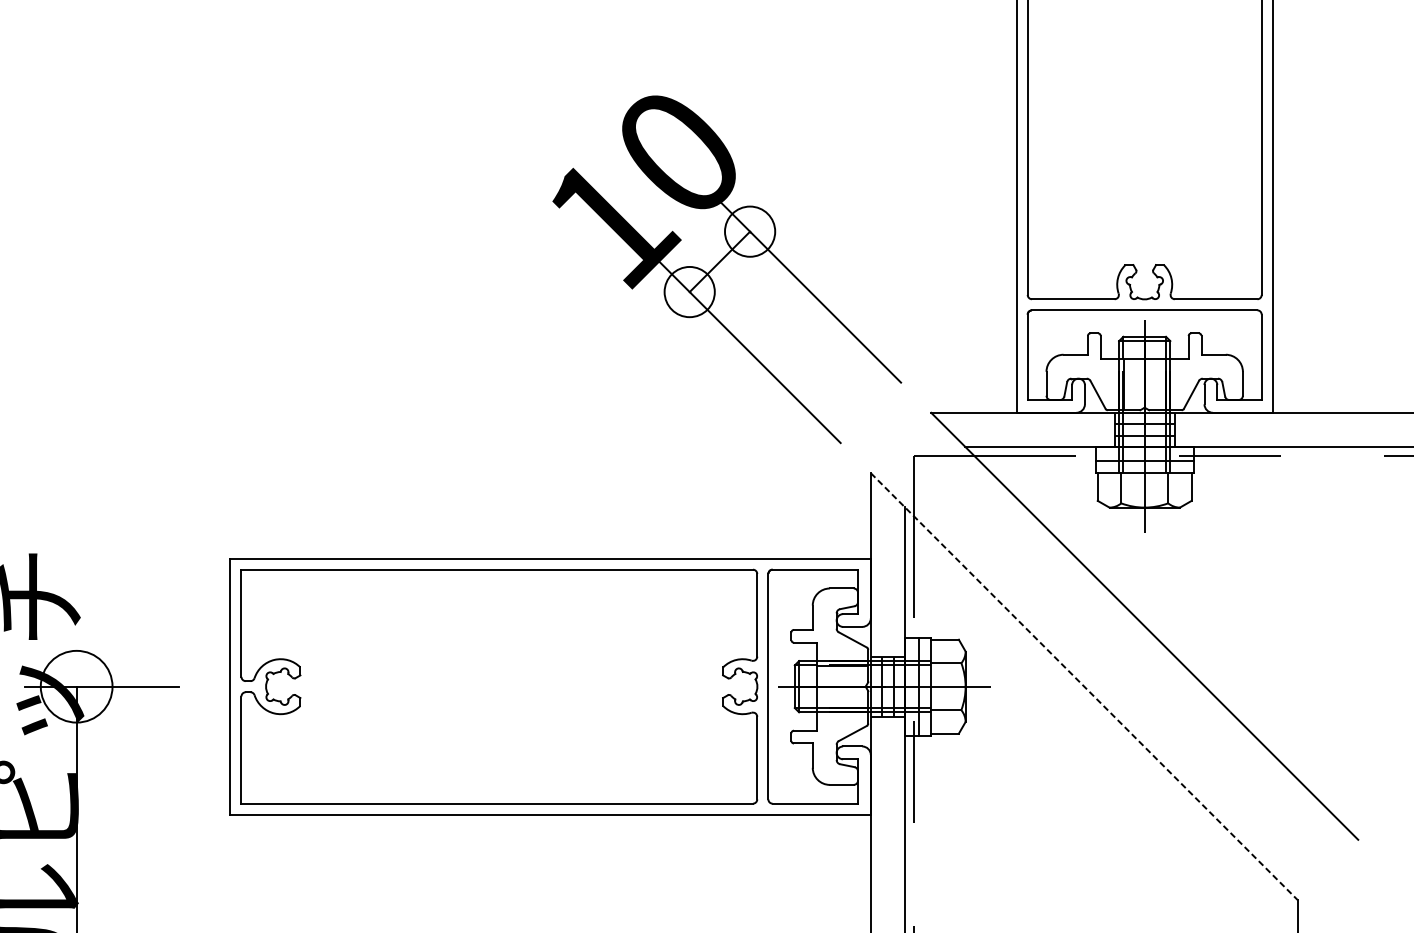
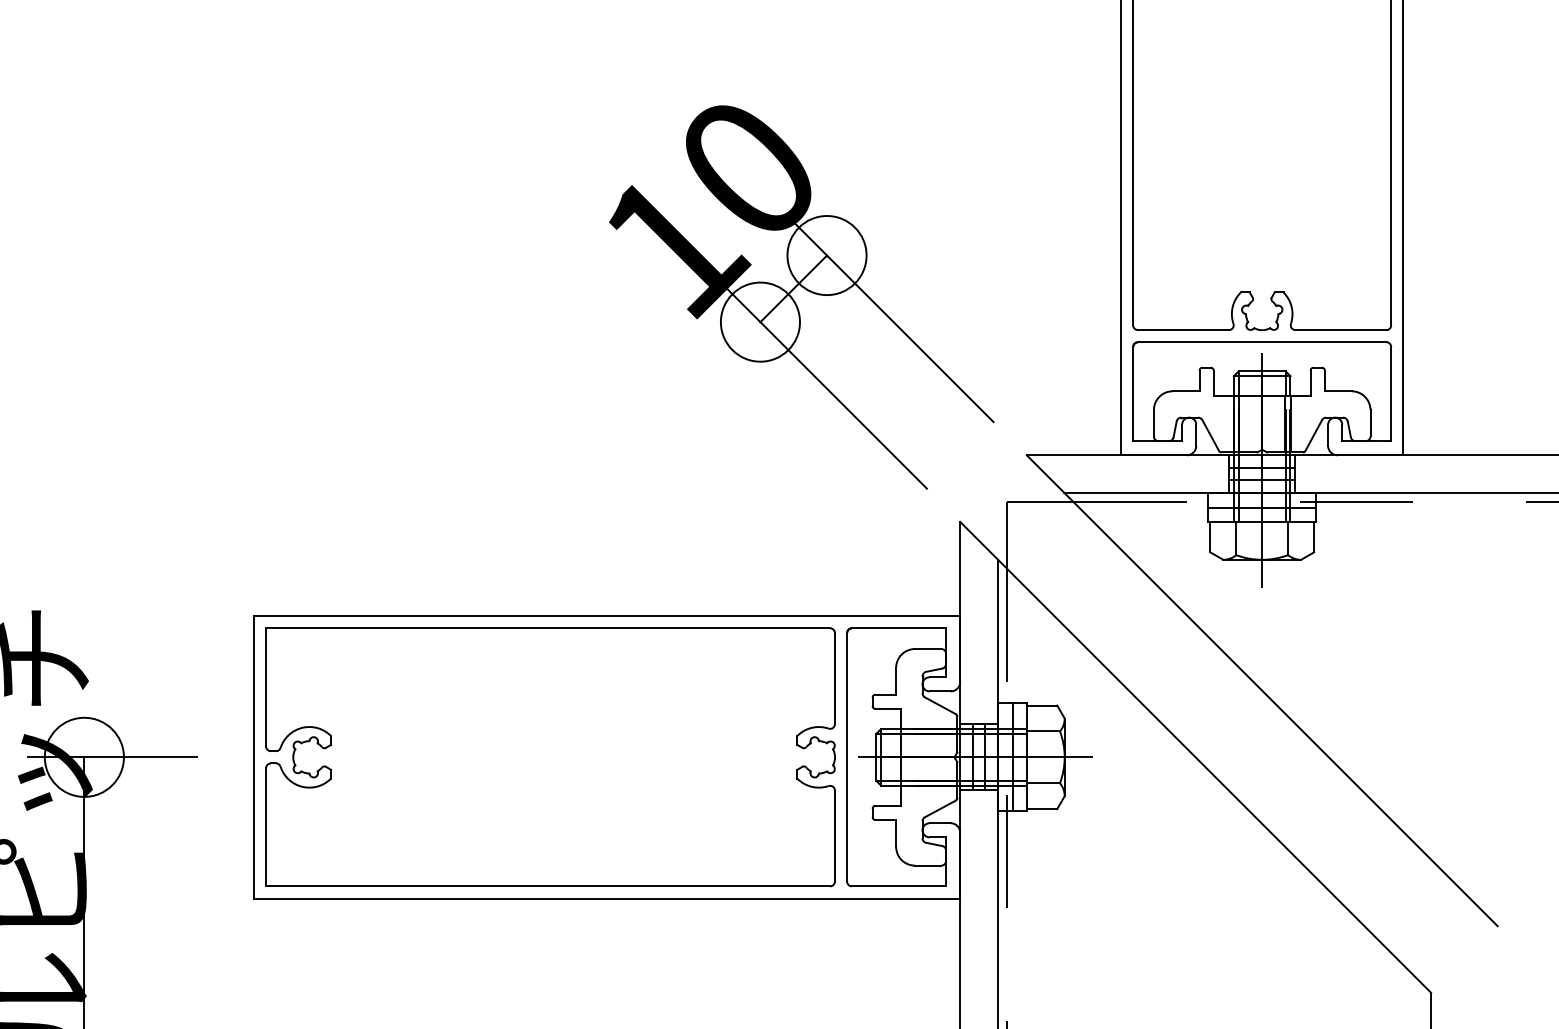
circle: (749, 231) -> (826, 255), size x1.43
circle: (689, 291) -> (760, 321), size x1.43
line: (1084, 686) -> (1195, 757), dashed -> solid

